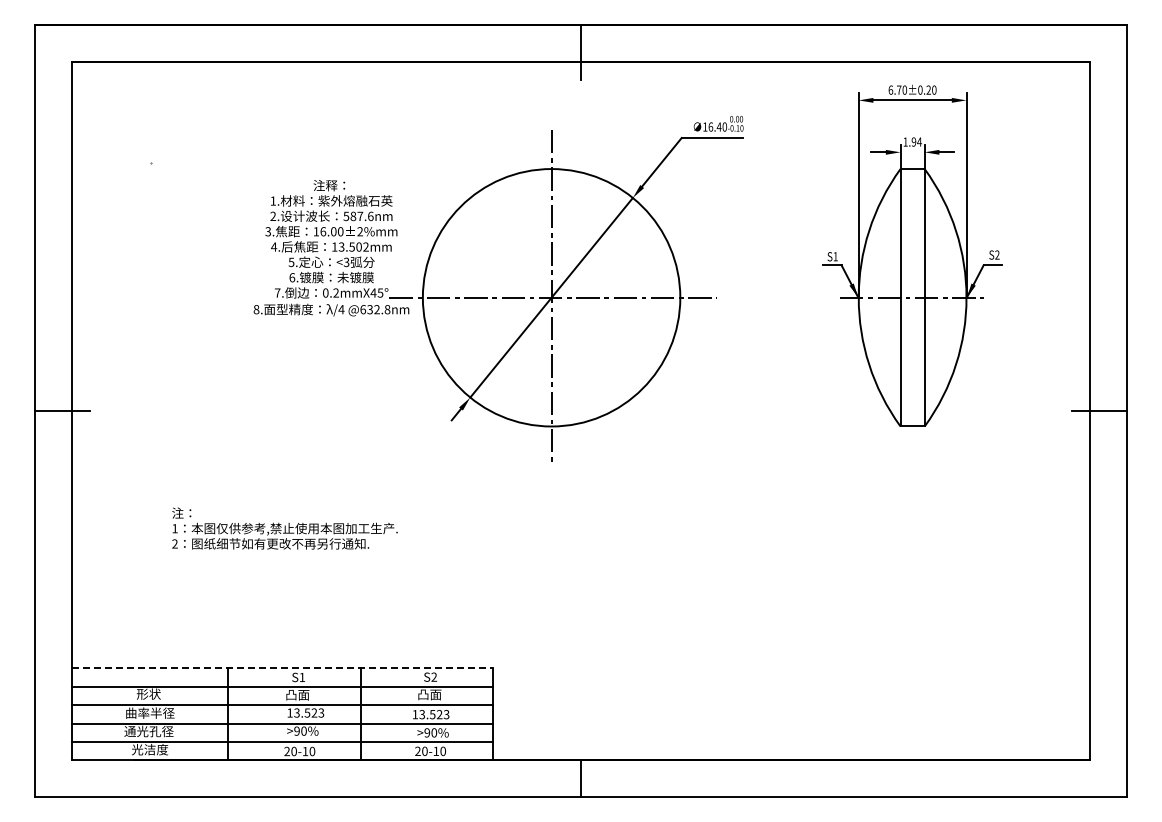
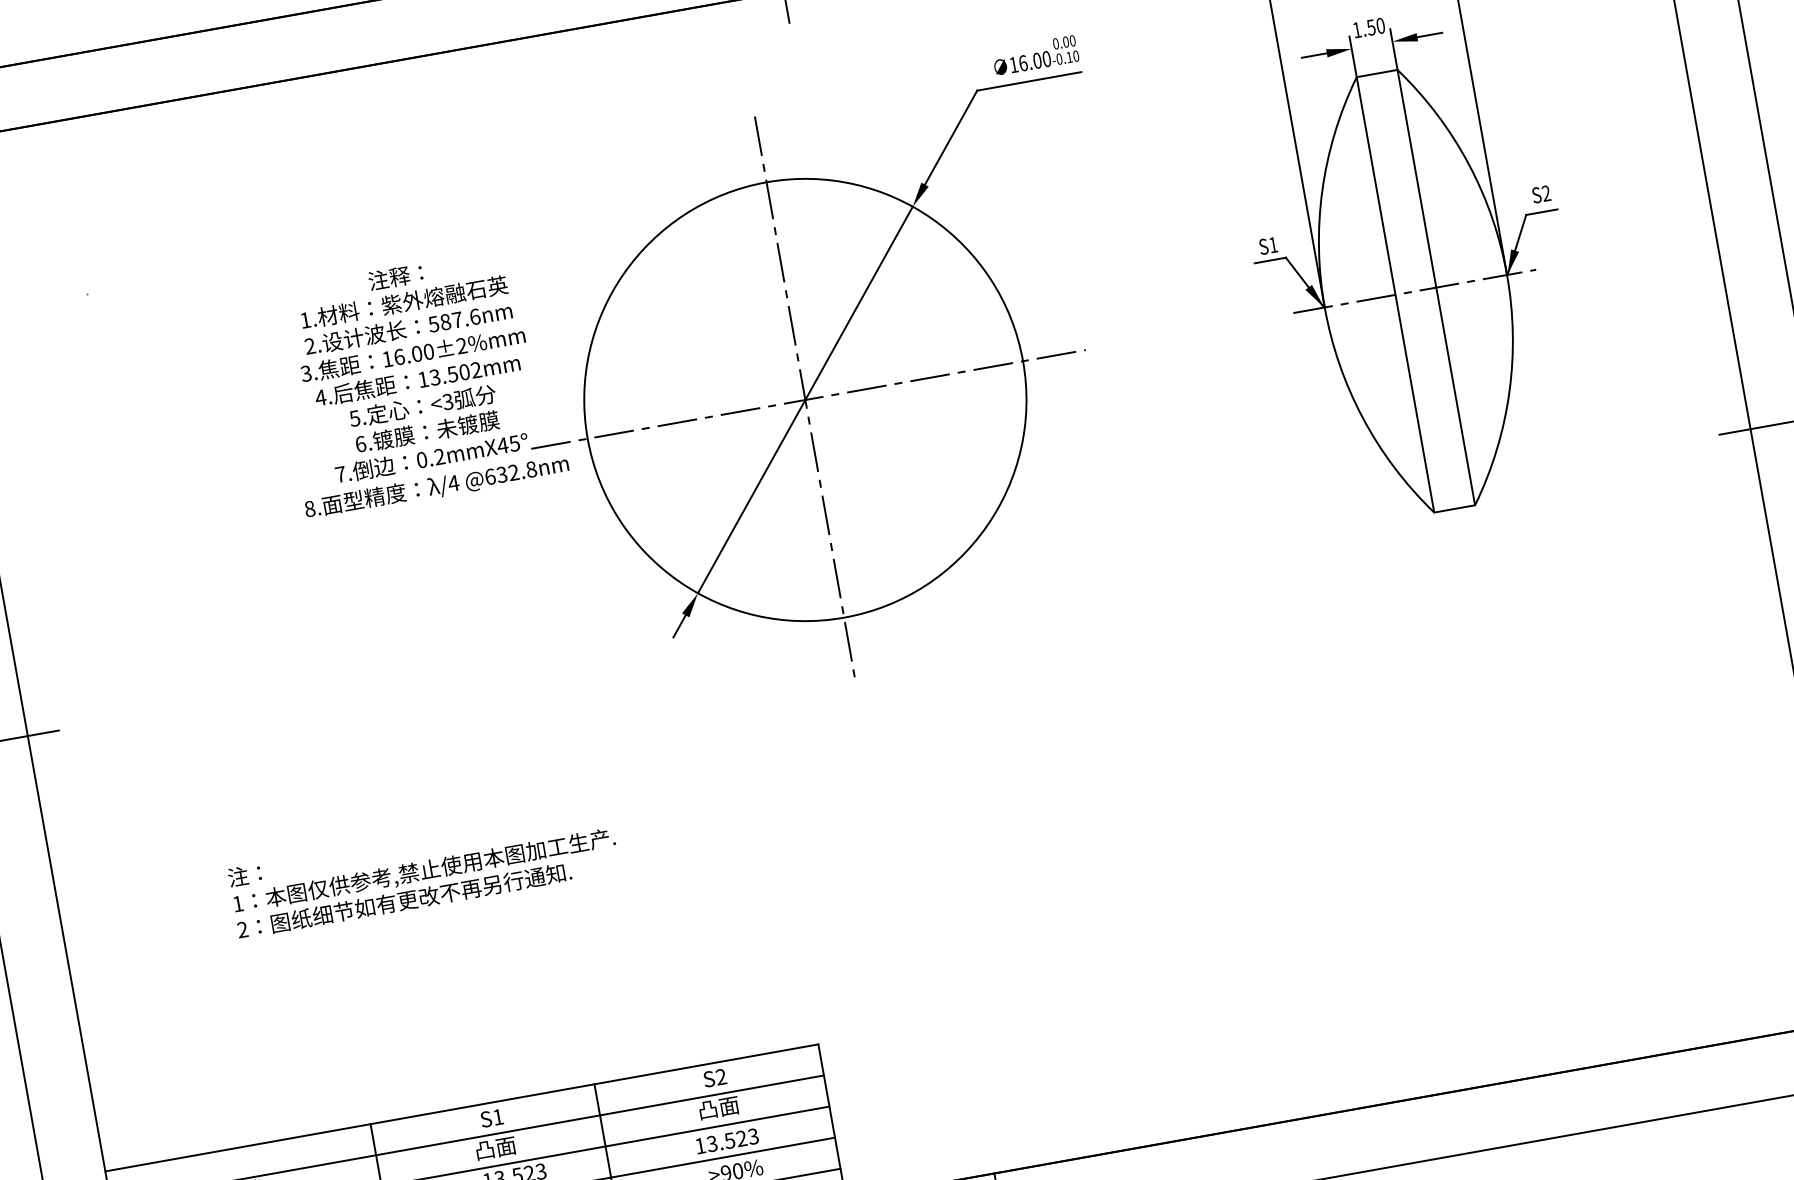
text: (718, 126) -> (1036, 60), 16.40 -> 16.00
text: (916, 141) -> (1375, 25), 1.94 -> 1.50
line: (282, 668) -> (461, 1108), dashed -> solid

